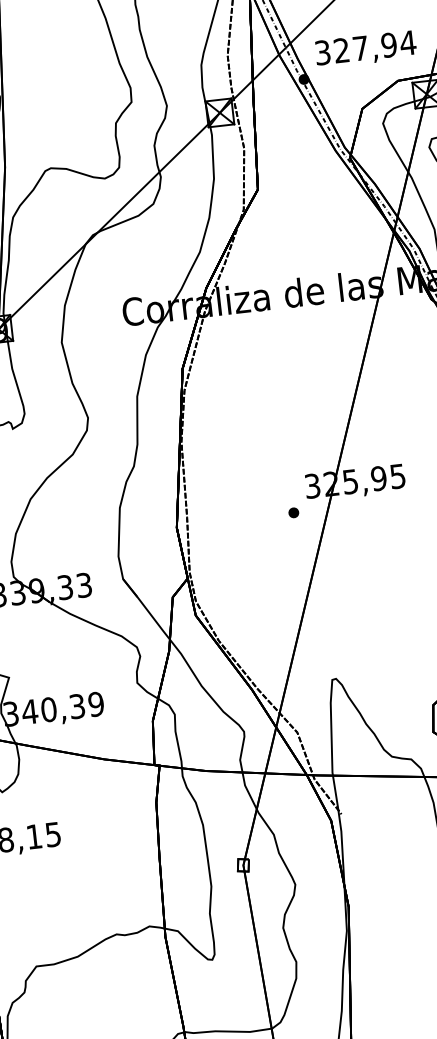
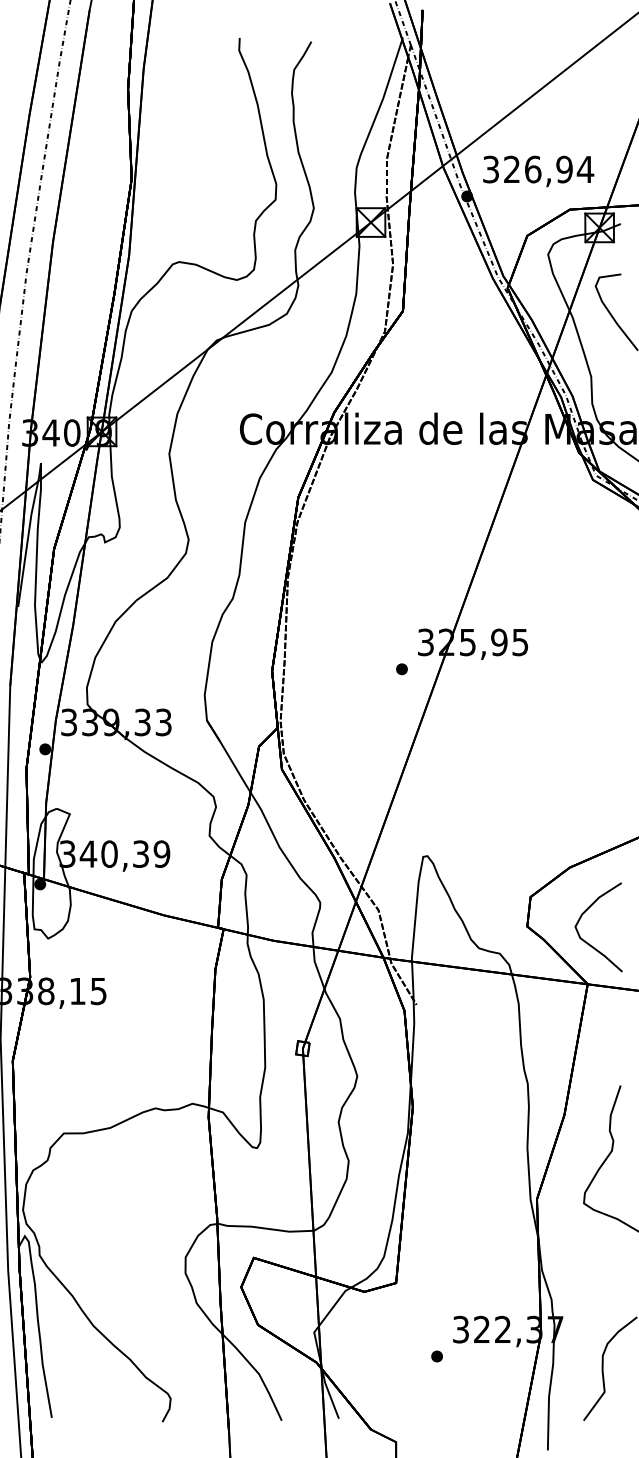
text: (361, 48) -> (533, 169), 327,94 -> 326,94

